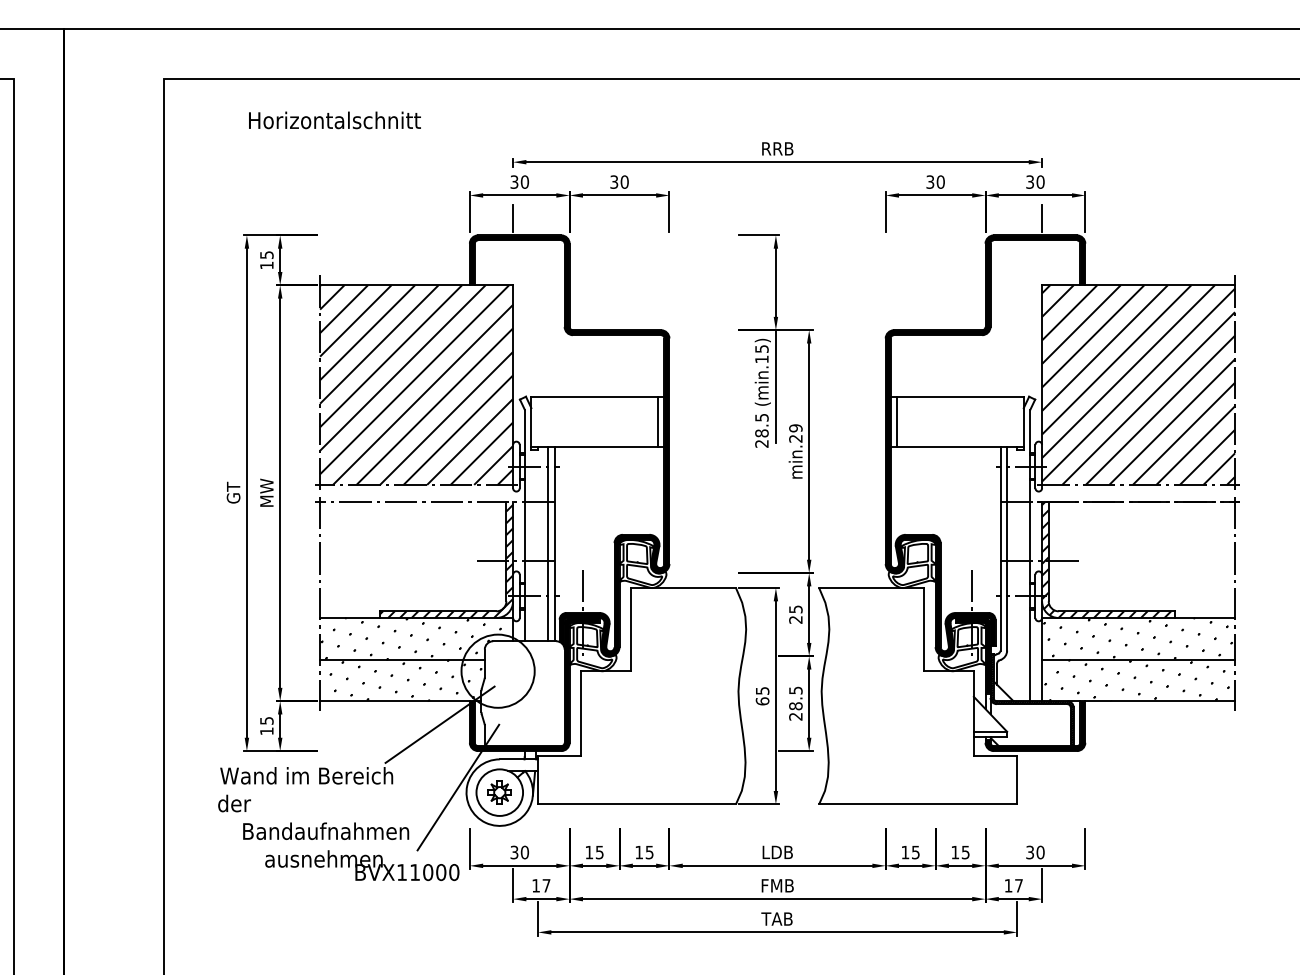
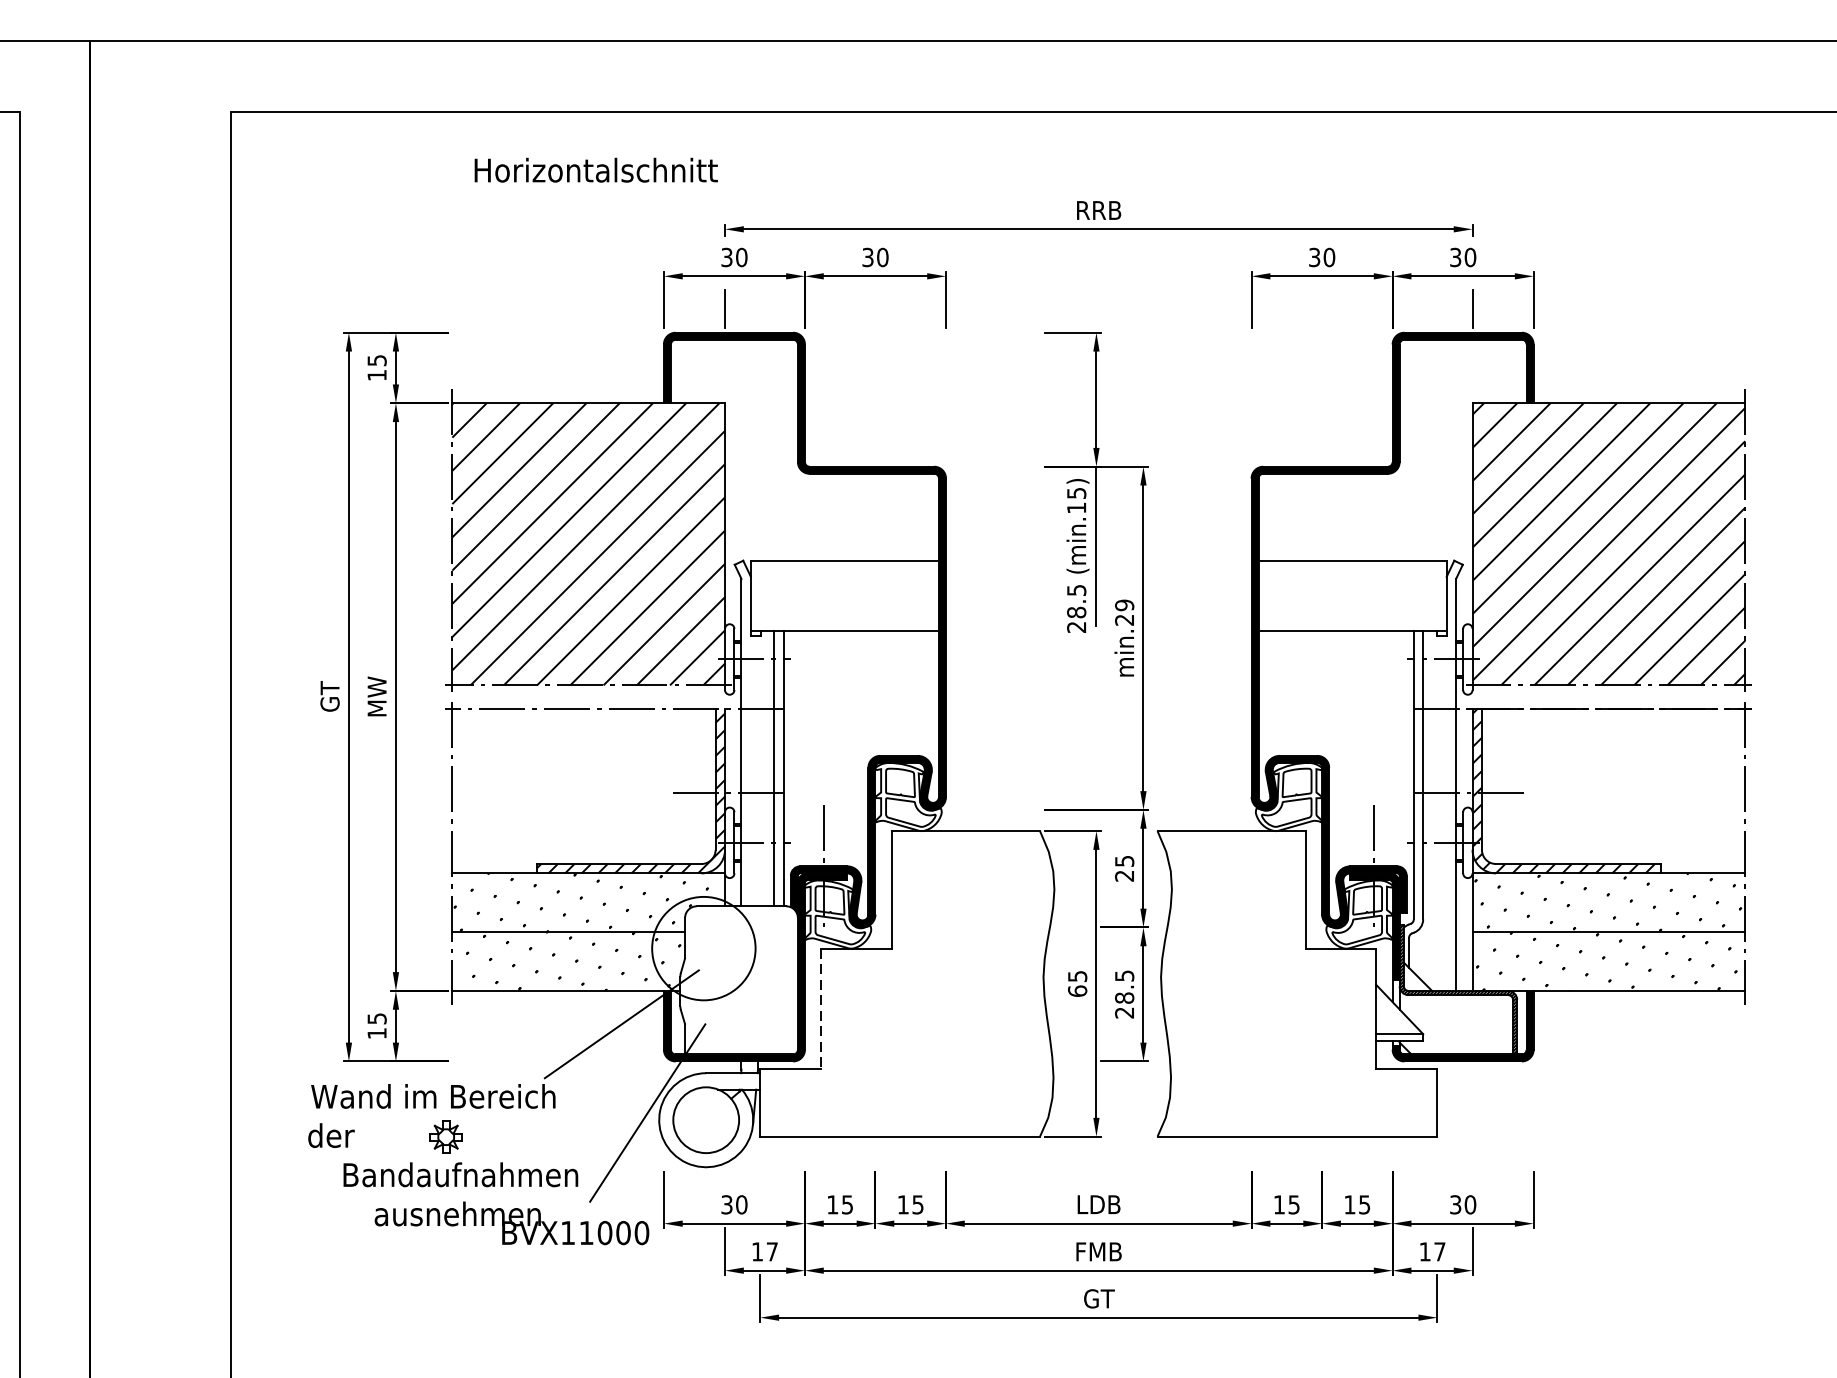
text: (334, 120) -> (595, 170), moved
line: (657, 421) -> (929, 595), removed
line: (897, 421) -> (1268, 595), removed
line: (581, 714) -> (821, 1009), solid -> dashed
part: (499, 792) -> (445, 1136), moved
text: (776, 918) -> (1097, 1298), TAB -> GT

